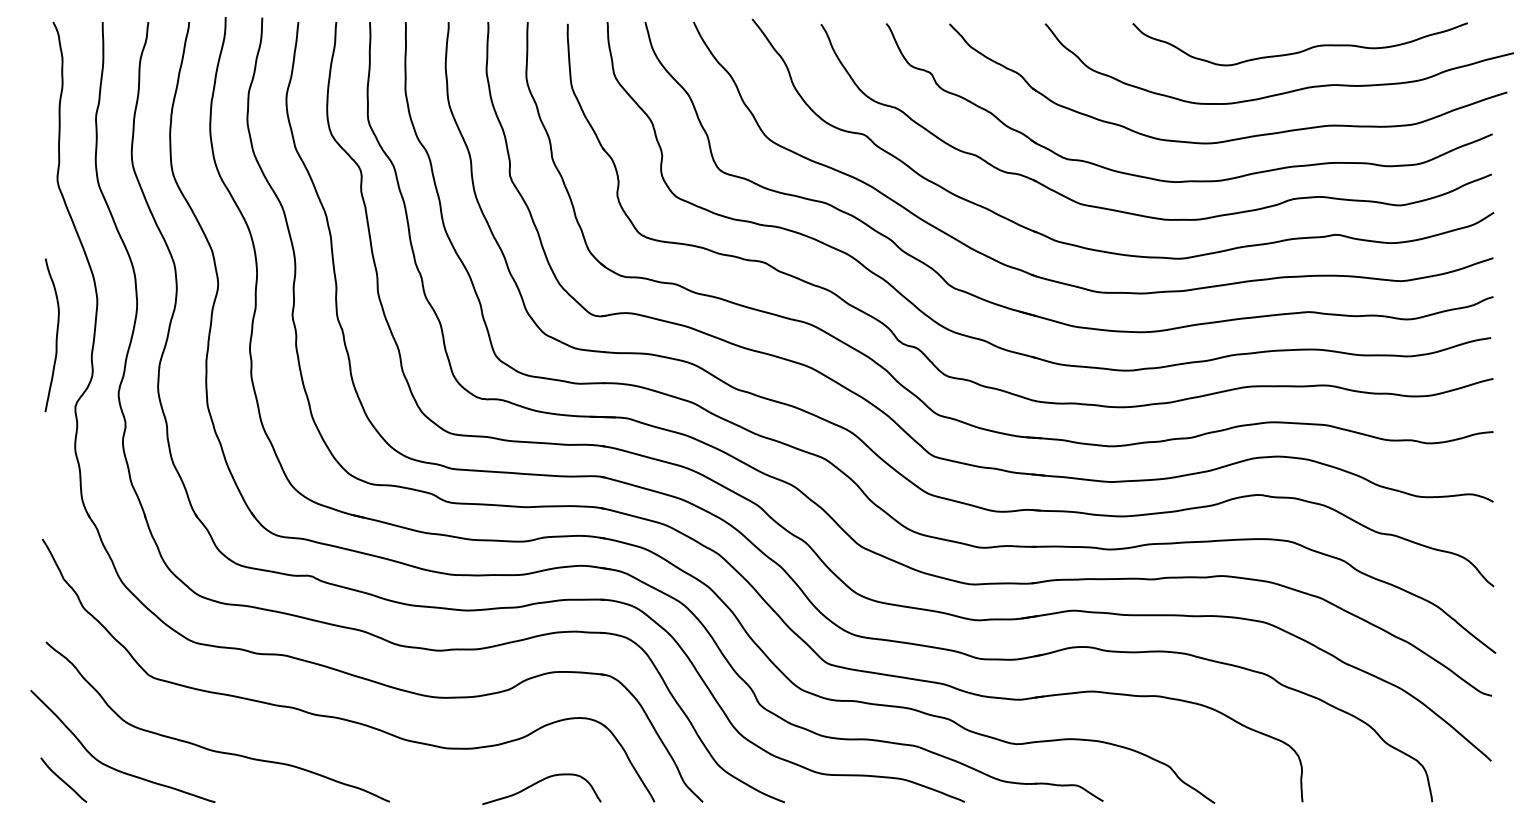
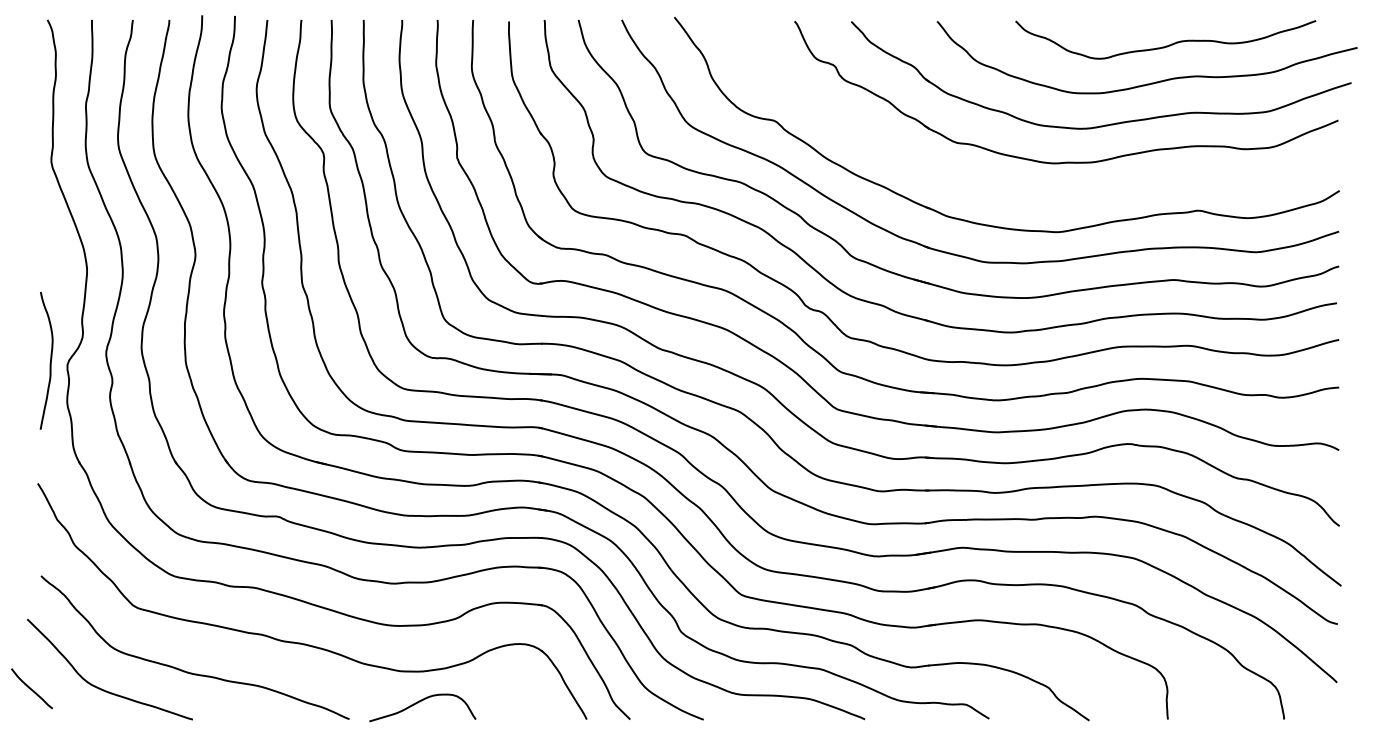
part: (1137, 213) -> (1019, 191), removed
curve: (56, 334) -> (50, 360), moved
curve: (63, 779) -> (31, 688), moved
curve: (537, 784) -> (418, 703), moved

